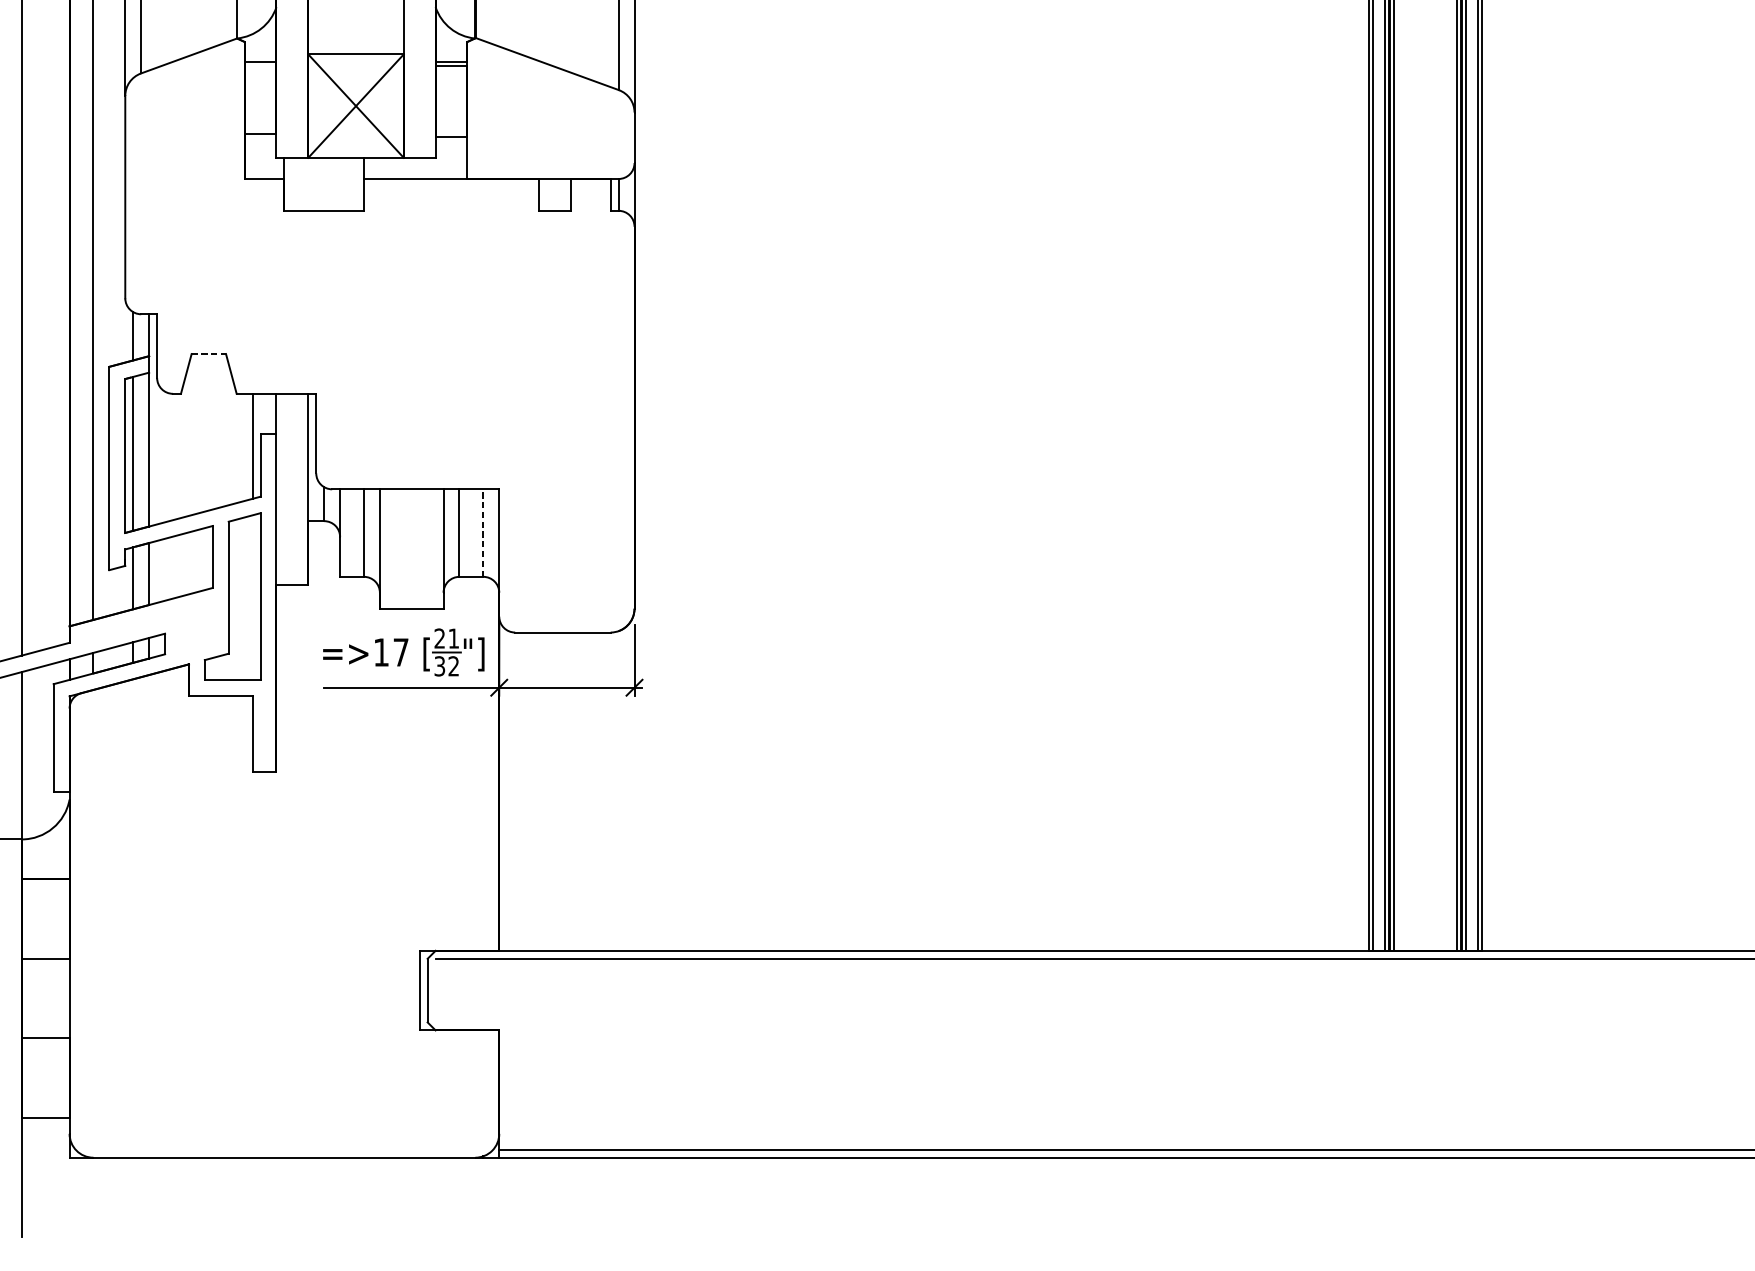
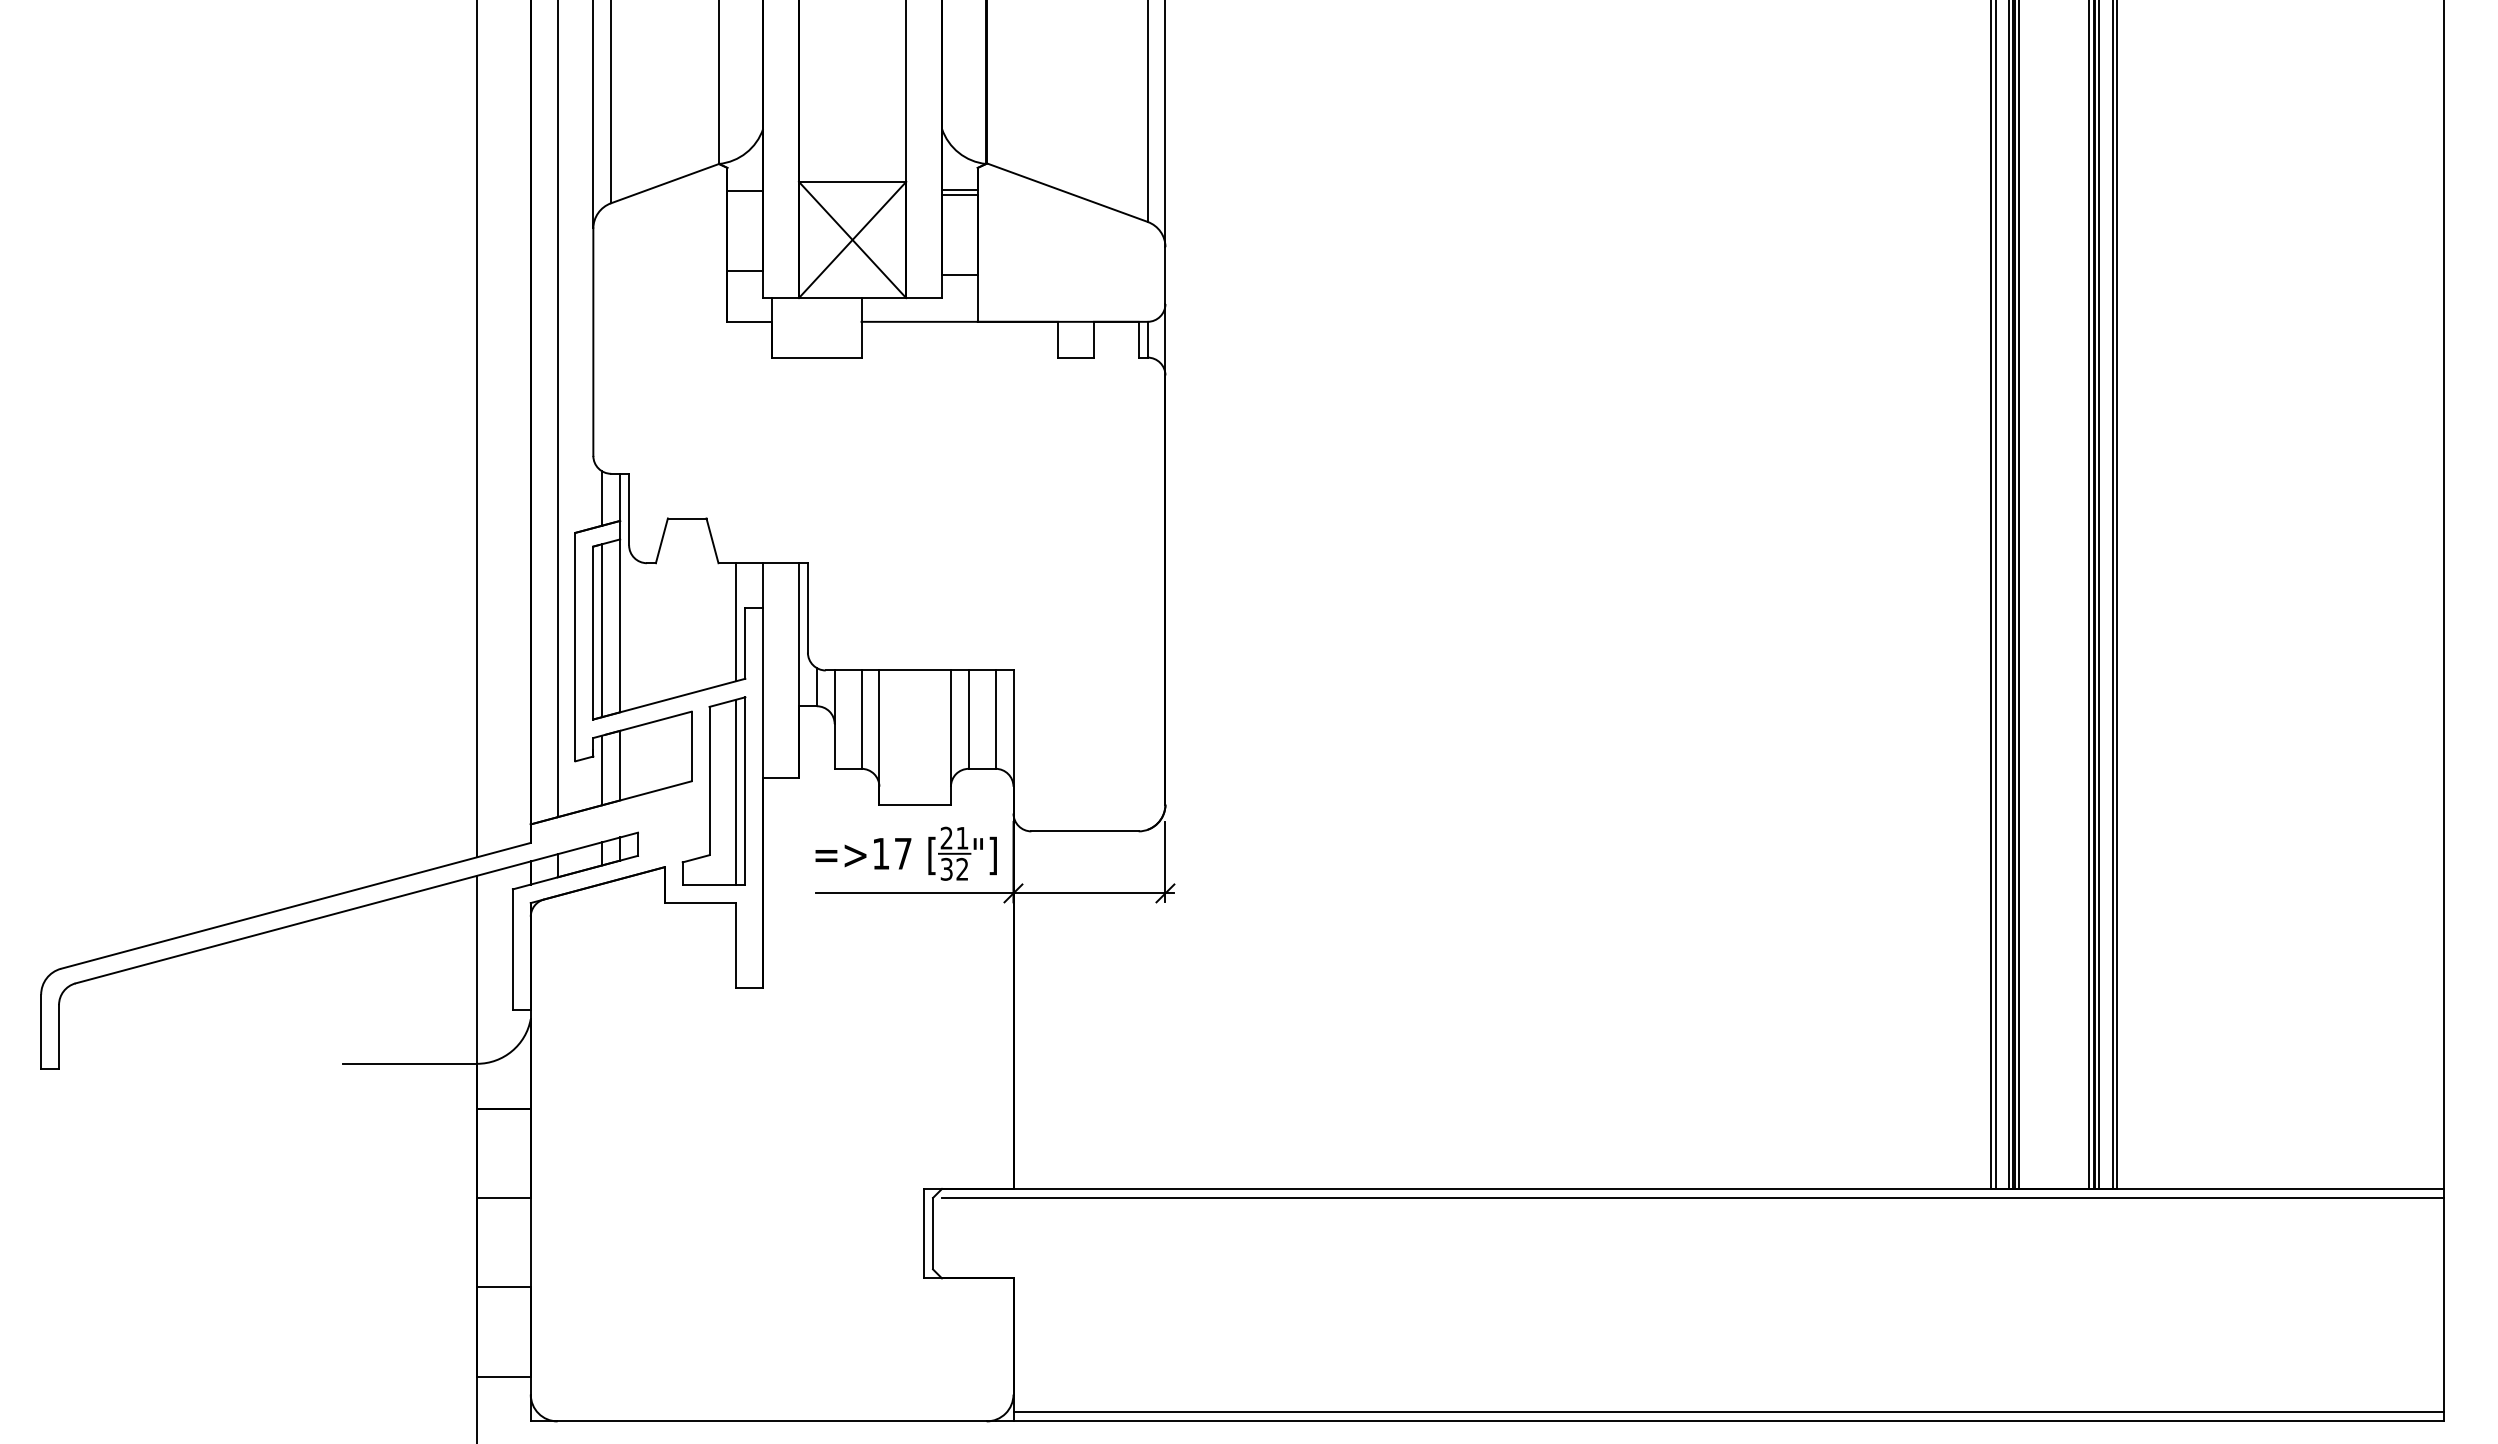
line: (209, 354) -> (687, 518), dashed -> solid
line: (483, 532) -> (995, 719), dashed -> solid
line: (252, 597) -> (736, 792), added

